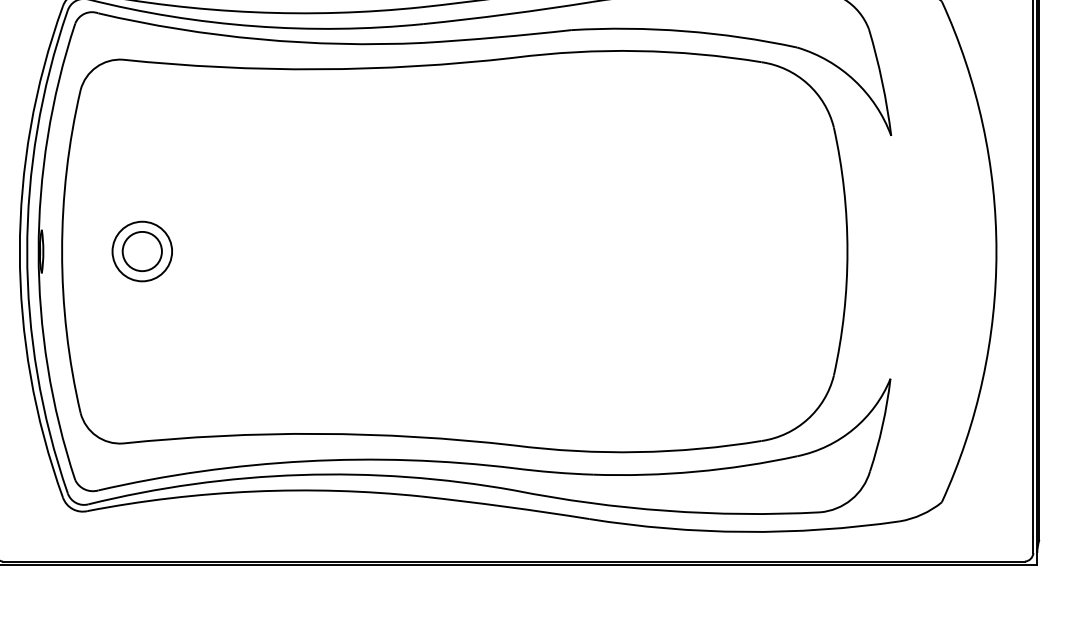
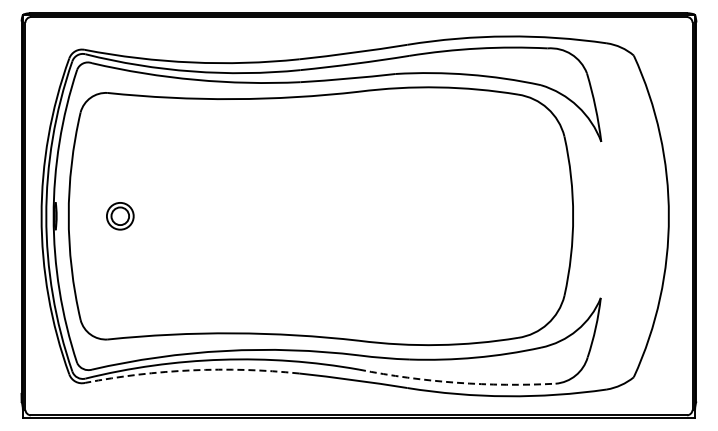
part: (142, 252) -> (120, 216), size x0.7
arc: (253, 491) -> (191, 370), solid -> dashed
arc: (665, 510) -> (456, 382), solid -> dashed

